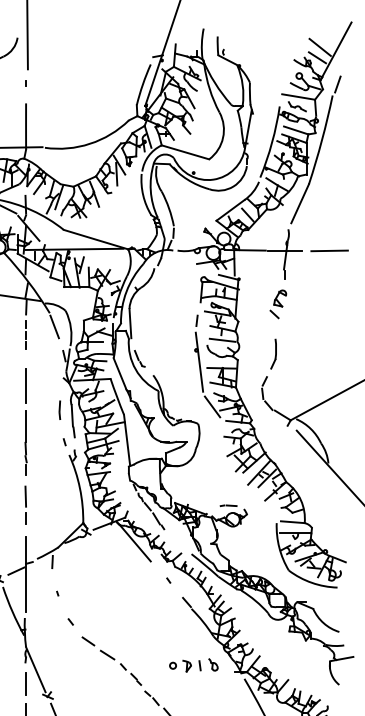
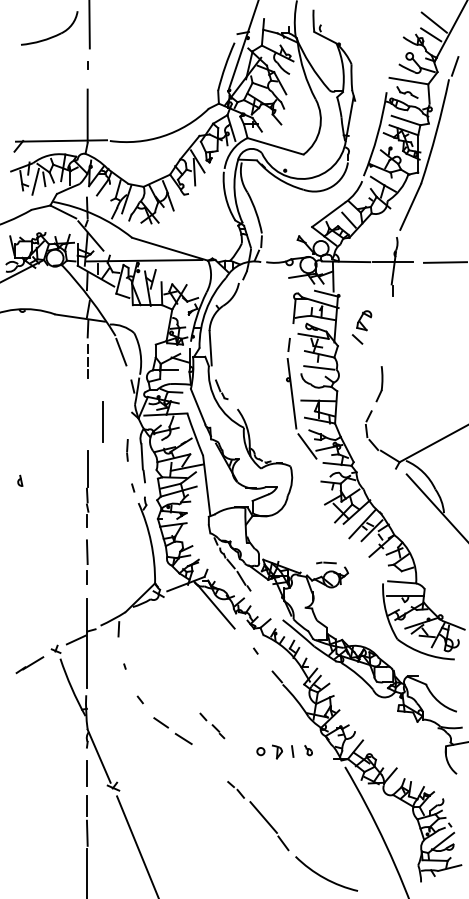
part: (277, 304) -> (361, 327), moved
line: (25, 385) -> (102, 421), moved
part: (213, 664) -> (308, 750), size x0.7
part: (131, 674) -> (212, 725), moved

